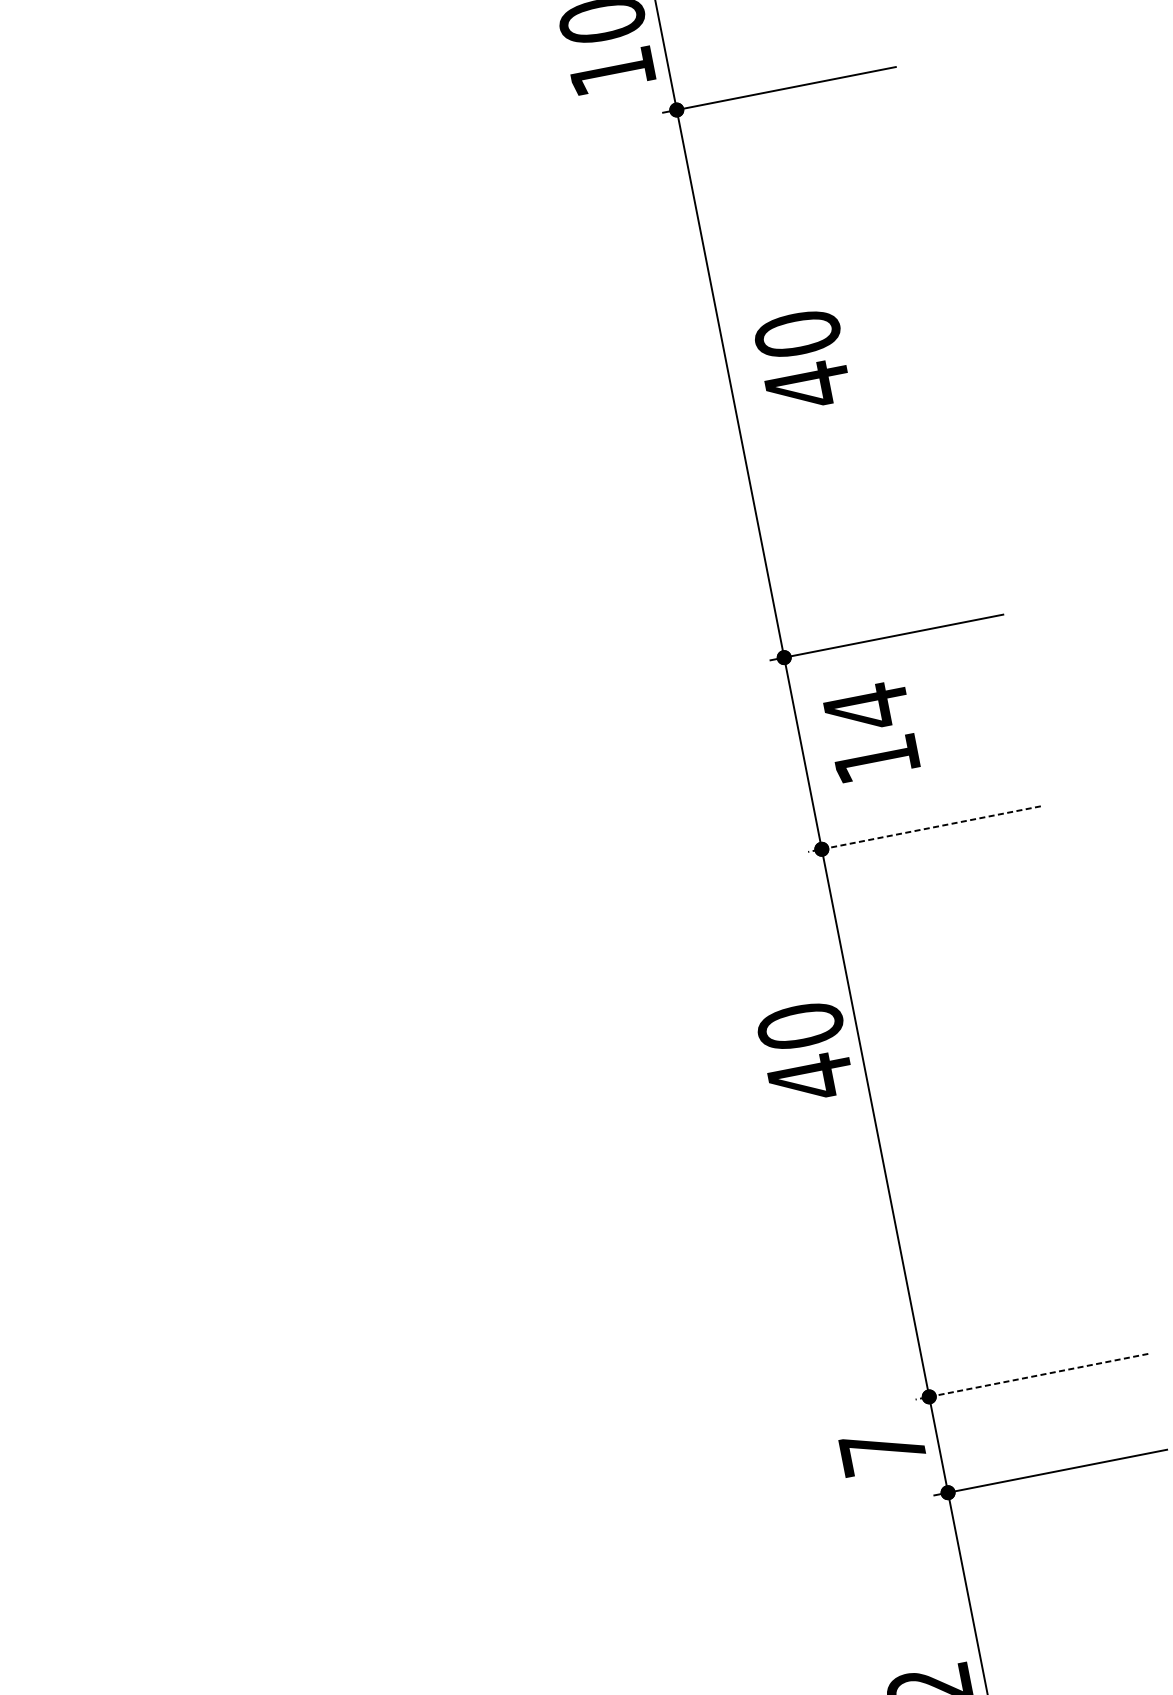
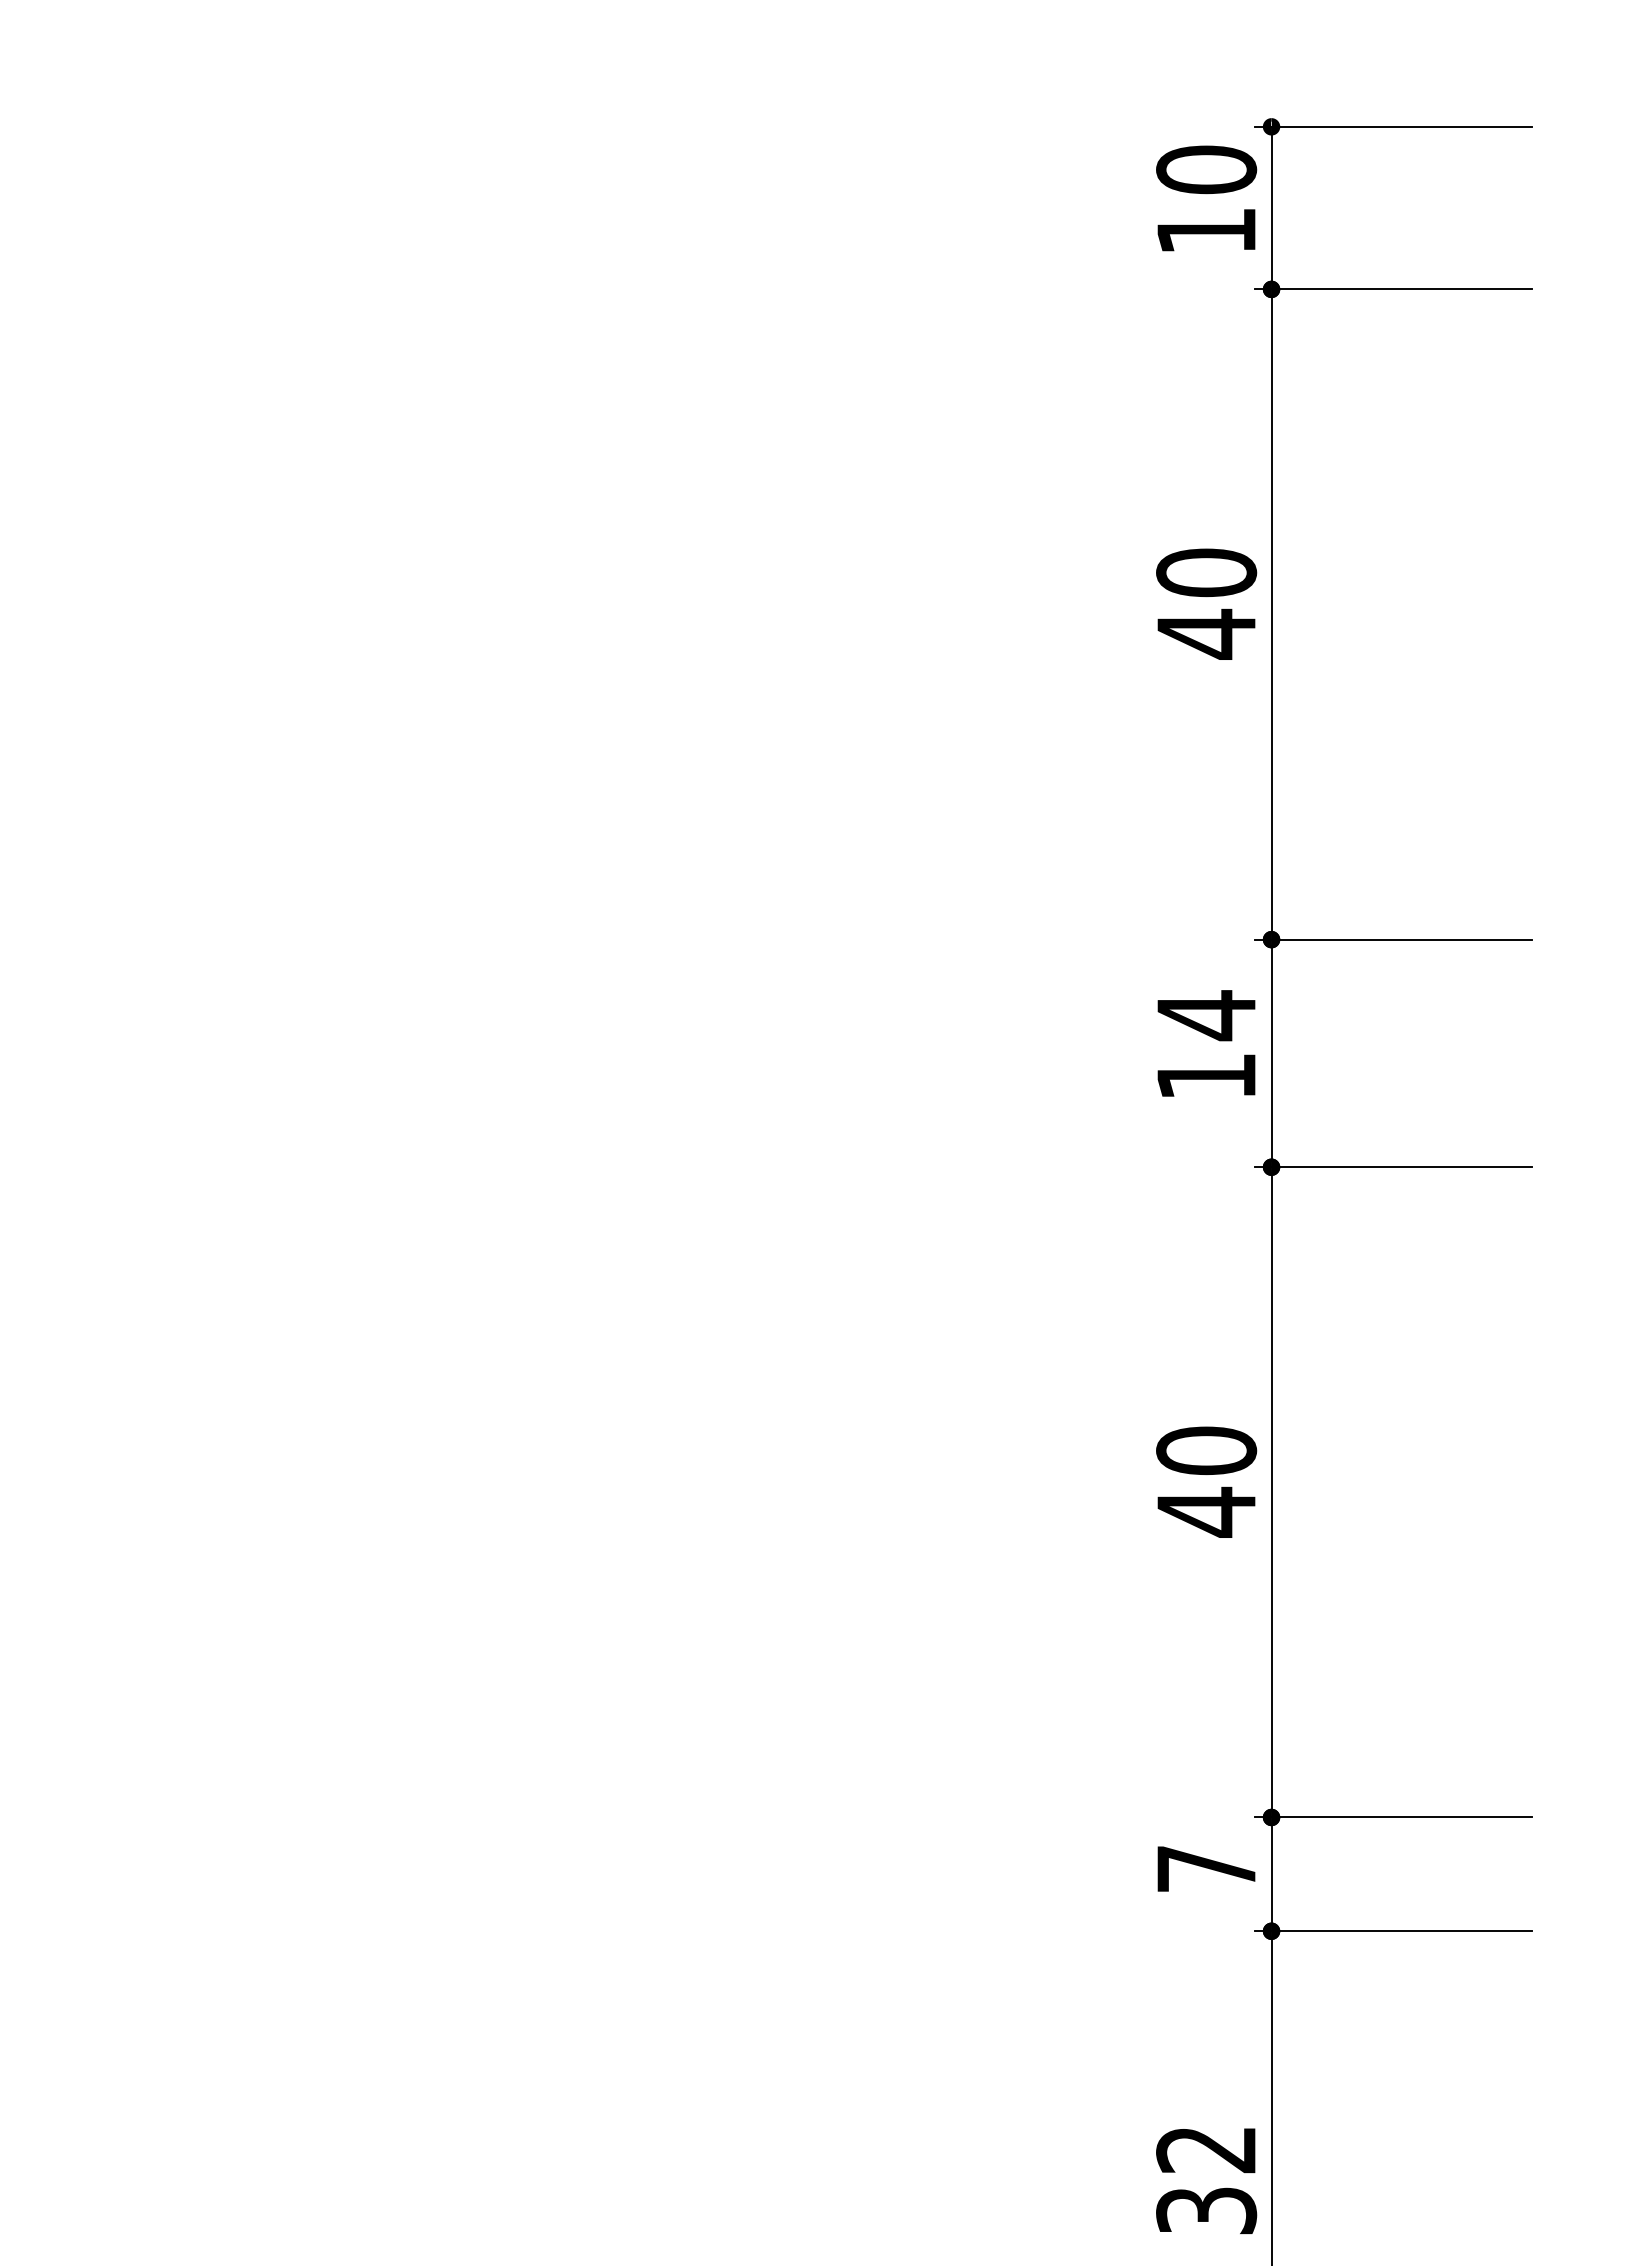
text: (802, 360) -> (1206, 603), moved
text: (871, 731) -> (1206, 1043), moved
line: (923, 829) -> (1392, 1167), dashed -> solid
text: (805, 1052) -> (1206, 1481), moved
line: (1031, 1376) -> (1392, 1817), dashed -> solid

